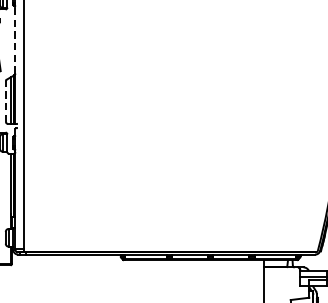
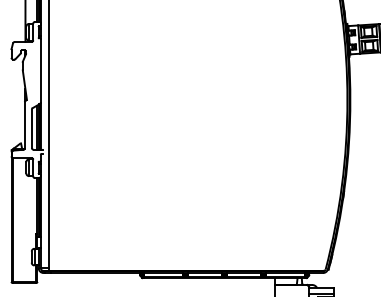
line: (15, 39) -> (40, 70), dashed -> solid
line: (5, 101) -> (31, 128), dashed -> solid

